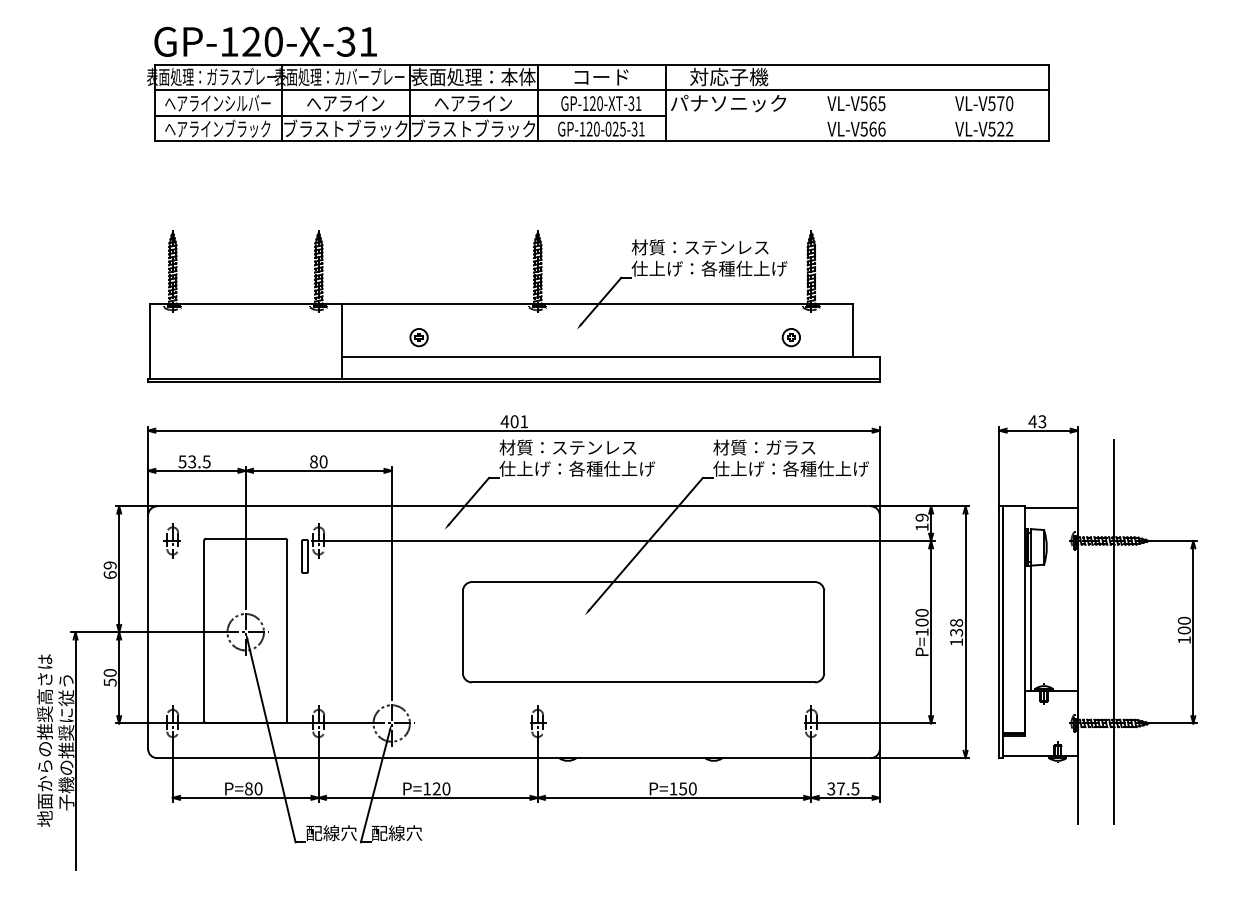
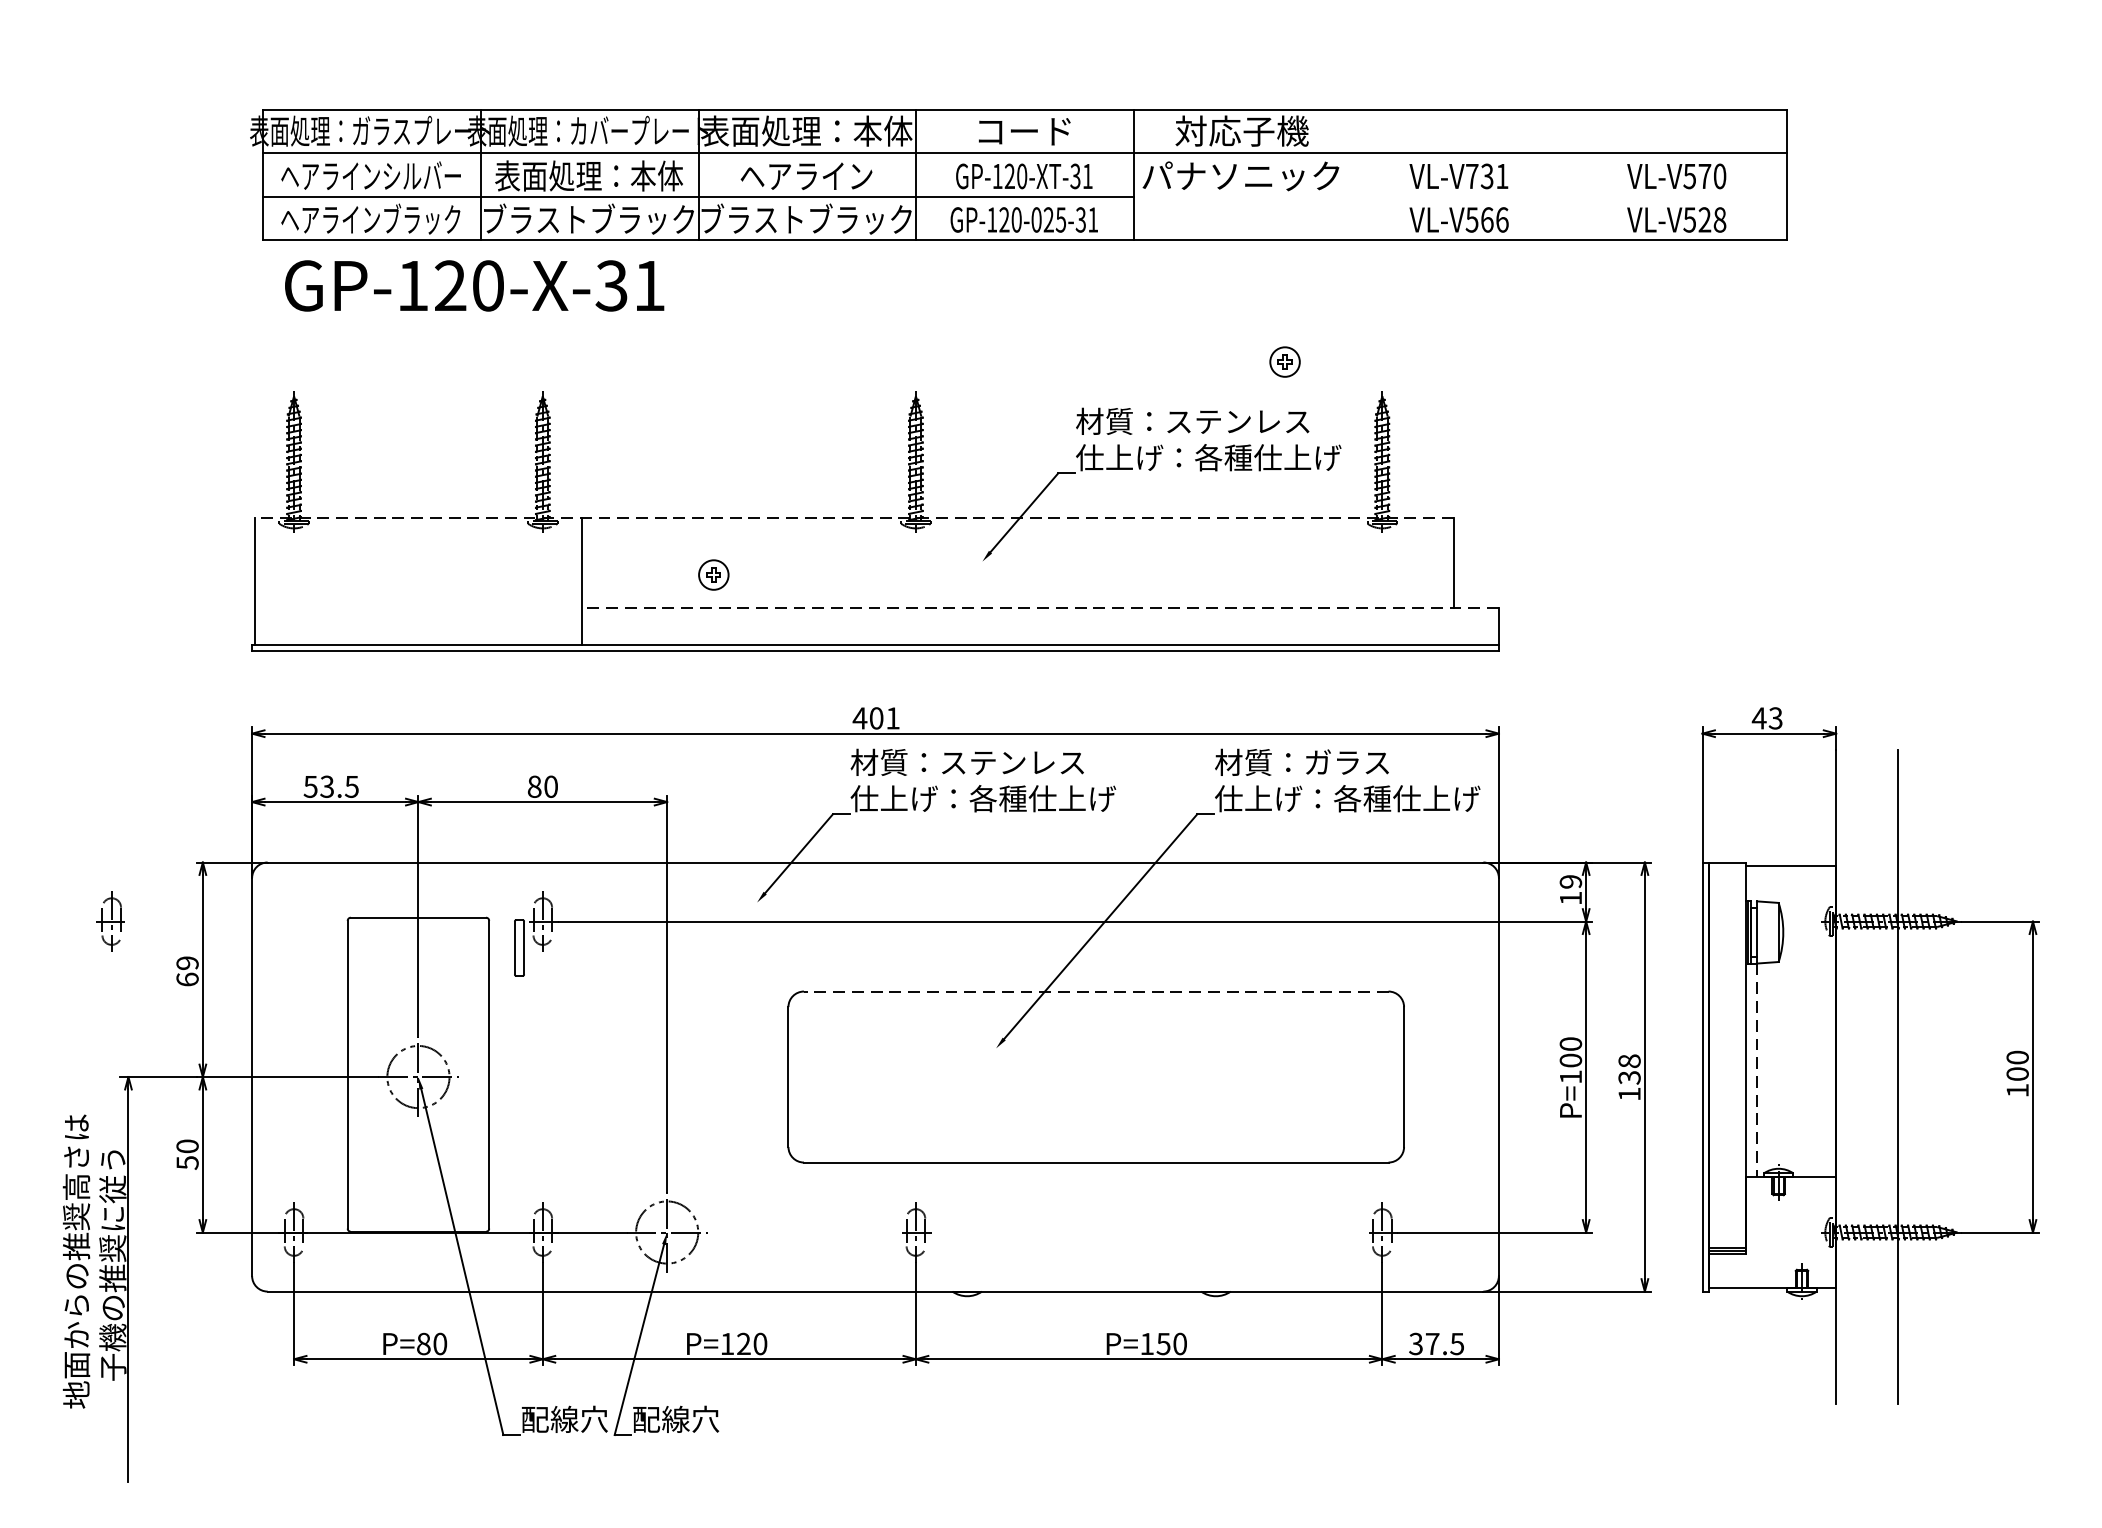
text: (265, 41) -> (474, 285), moved
text: (345, 103) -> (588, 176), ヘアライン -> 表面処理：本体
text: (872, 103) -> (1486, 176), VL-V565 -> VL-V731
text: (1009, 128) -> (1719, 218), VL-V522 -> VL-V528
line: (501, 303) -> (854, 516), solid -> dashed
part: (790, 337) -> (1283, 361), moved
line: (610, 356) -> (1039, 607), solid -> dashed
part: (171, 540) -> (109, 920), moved
line: (643, 582) -> (1096, 992), solid -> dashed
line: (1031, 628) -> (1757, 1070), solid -> dashed

